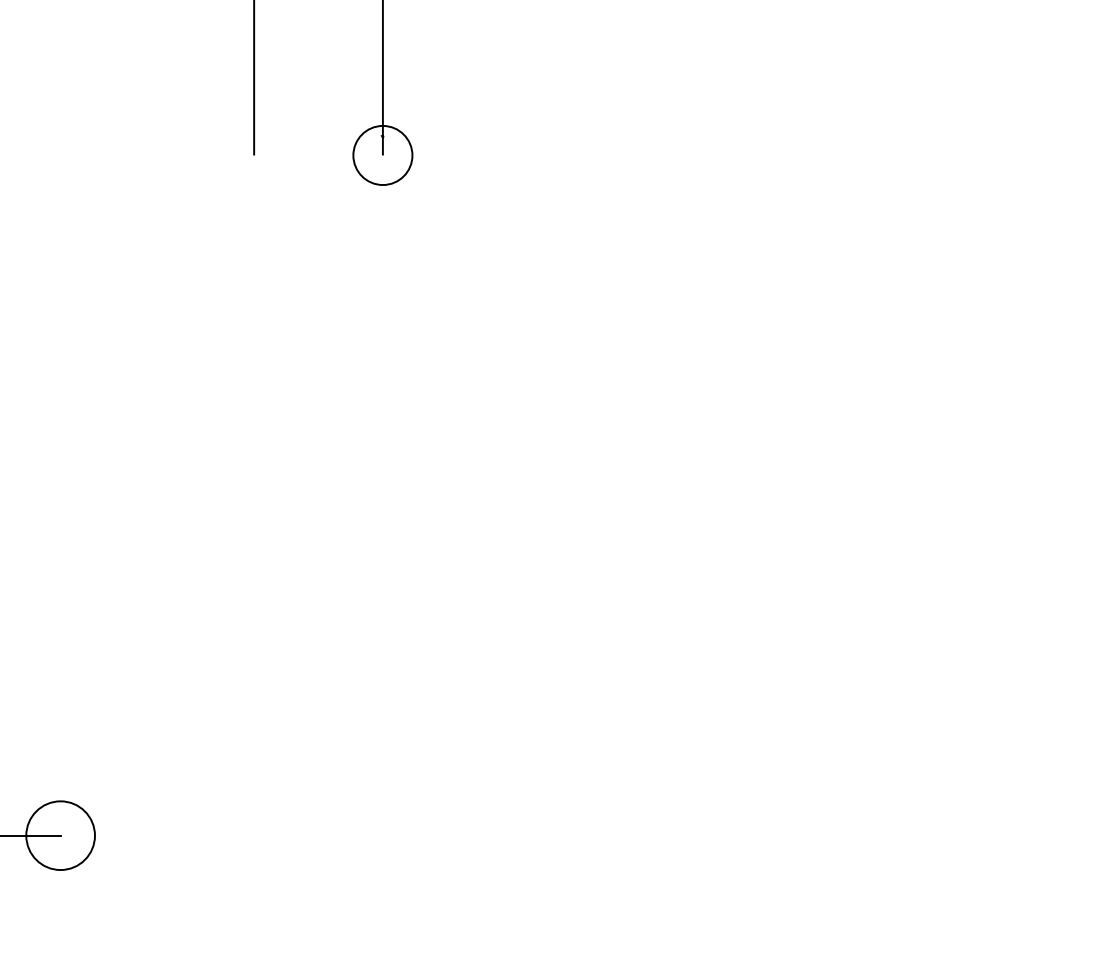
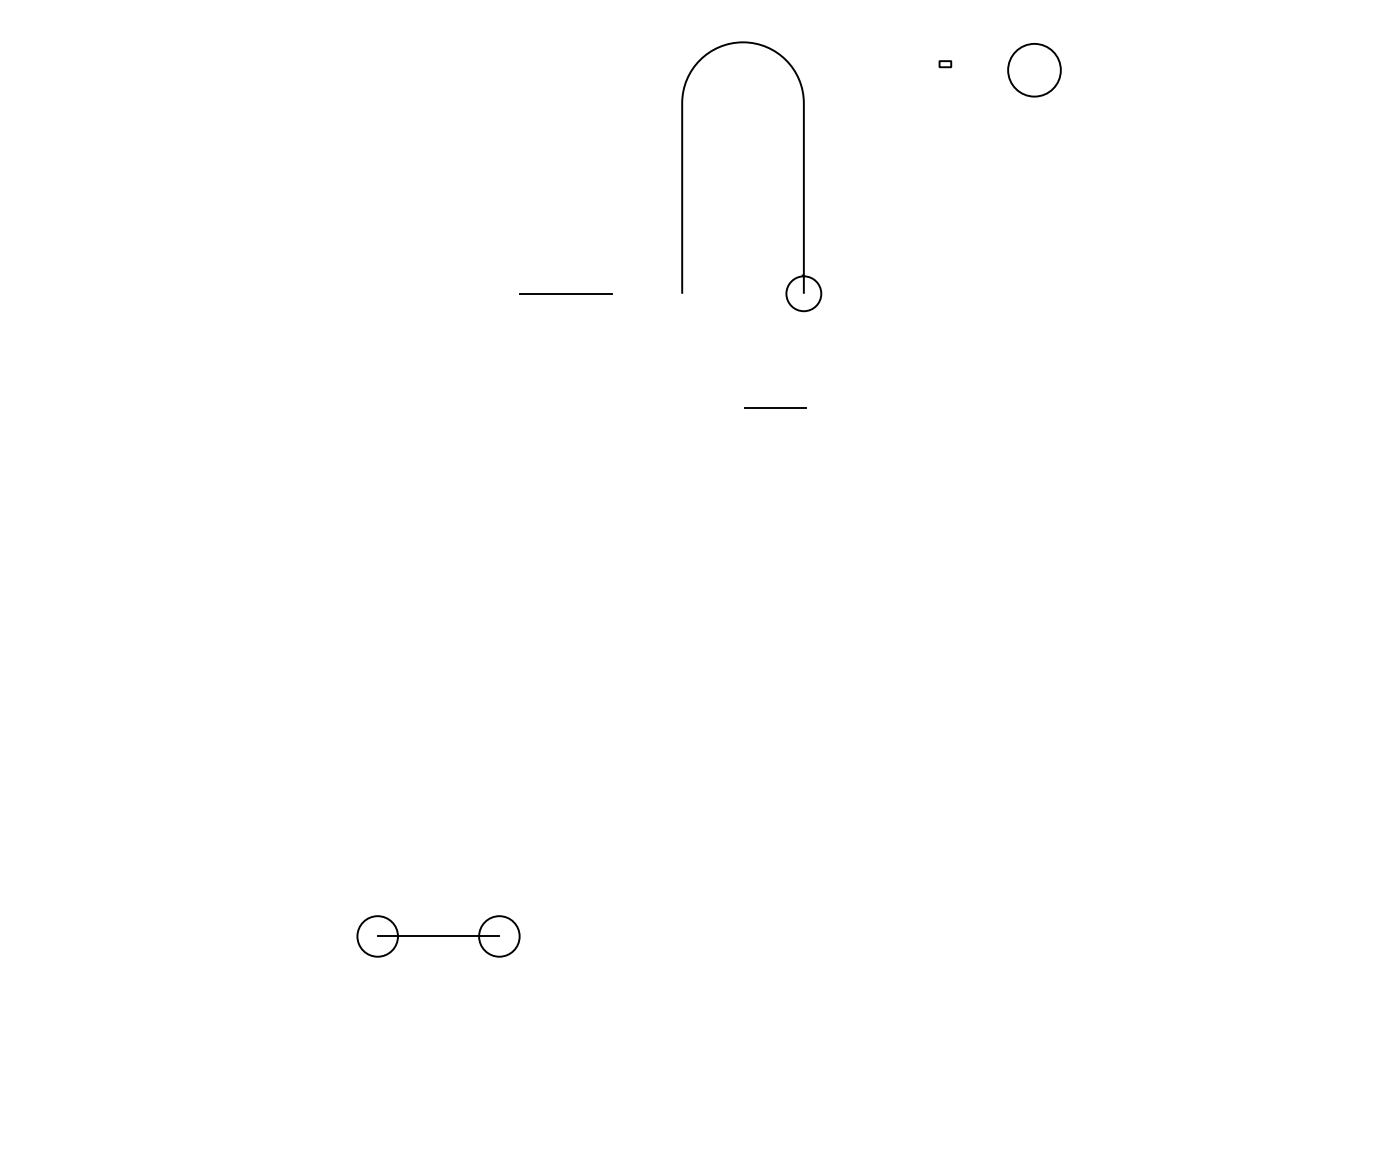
line: (130, 155) -> (565, 293), added
circle: (382, 155) -> (803, 293), size x0.62
line: (351, 275) -> (774, 407), added
circle: (60, 835) -> (499, 936), size x0.62

